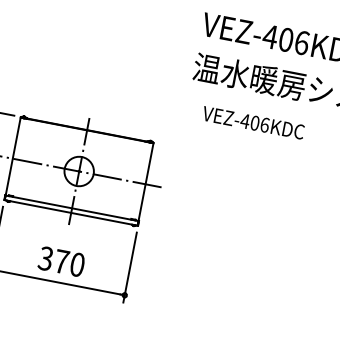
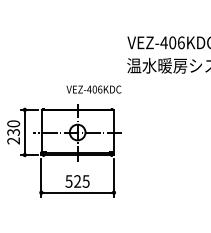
text: (252, 122) -> (93, 89), moved
text: (61, 261) -> (77, 181), 370 -> 525

